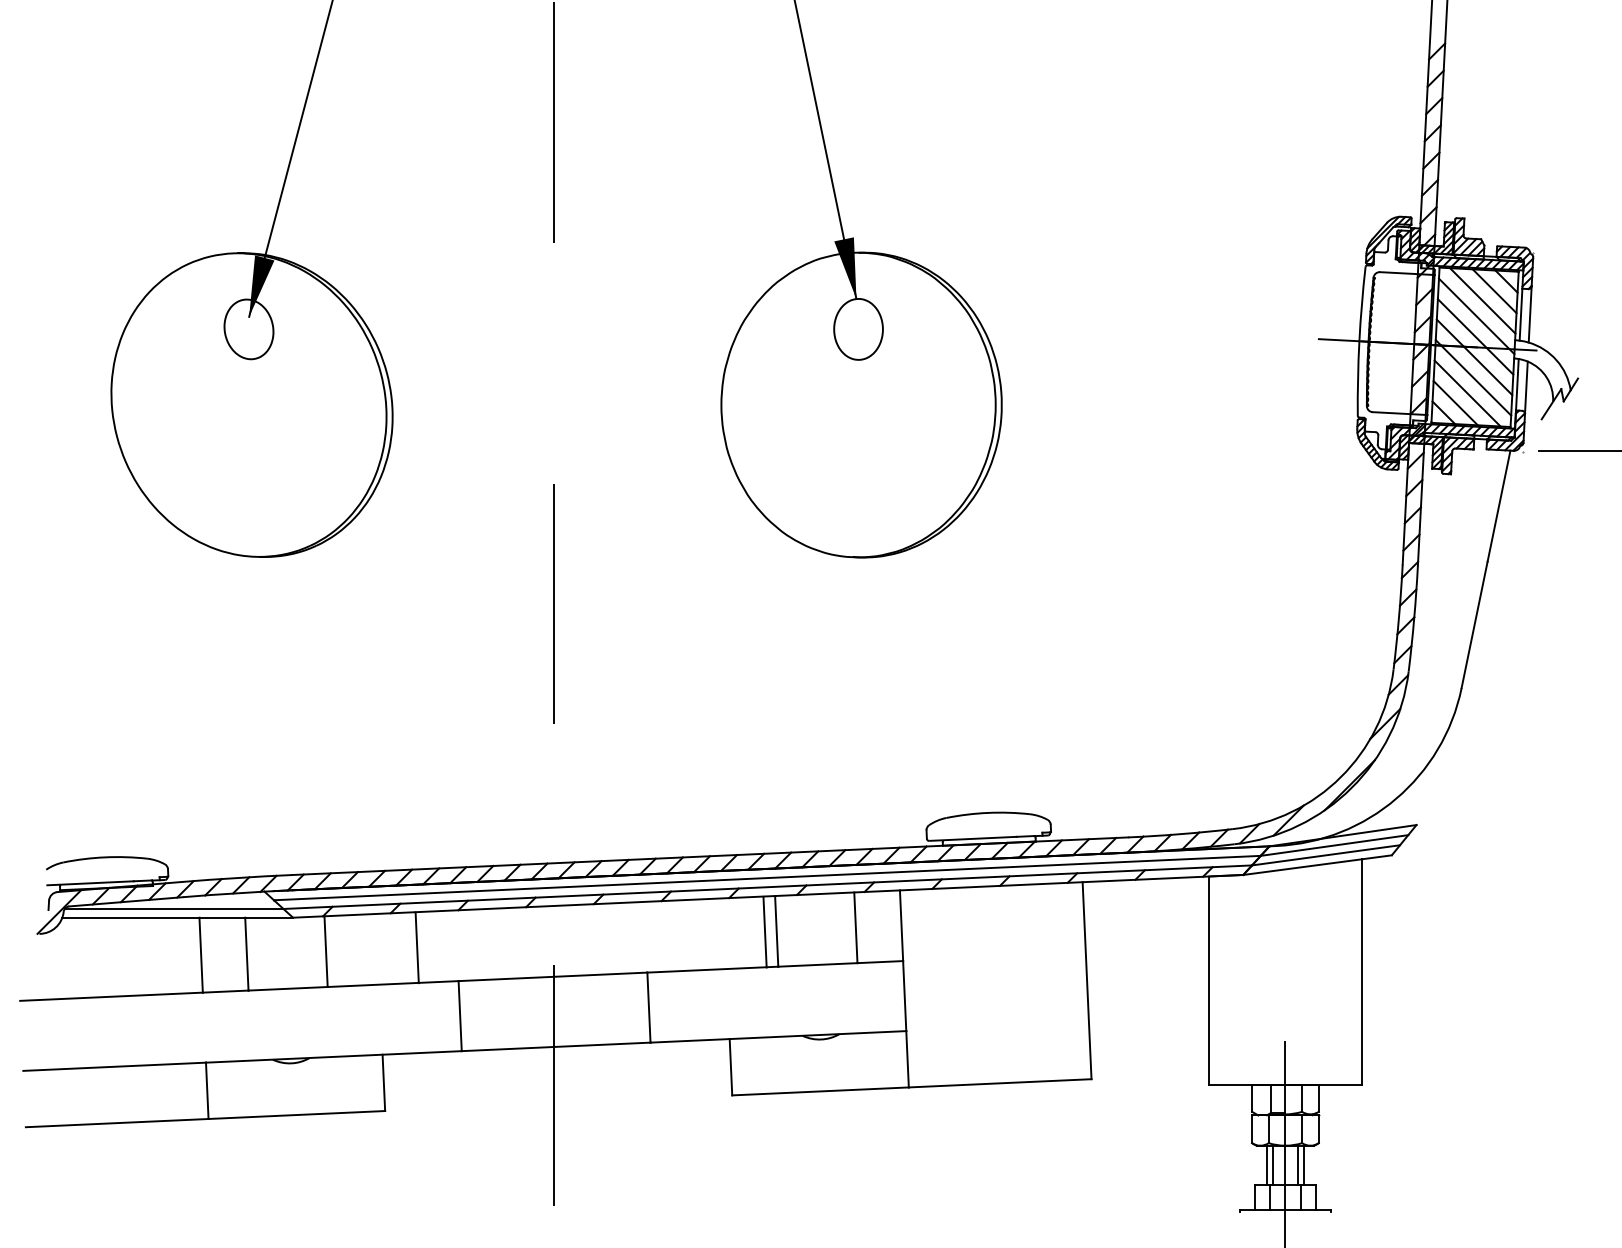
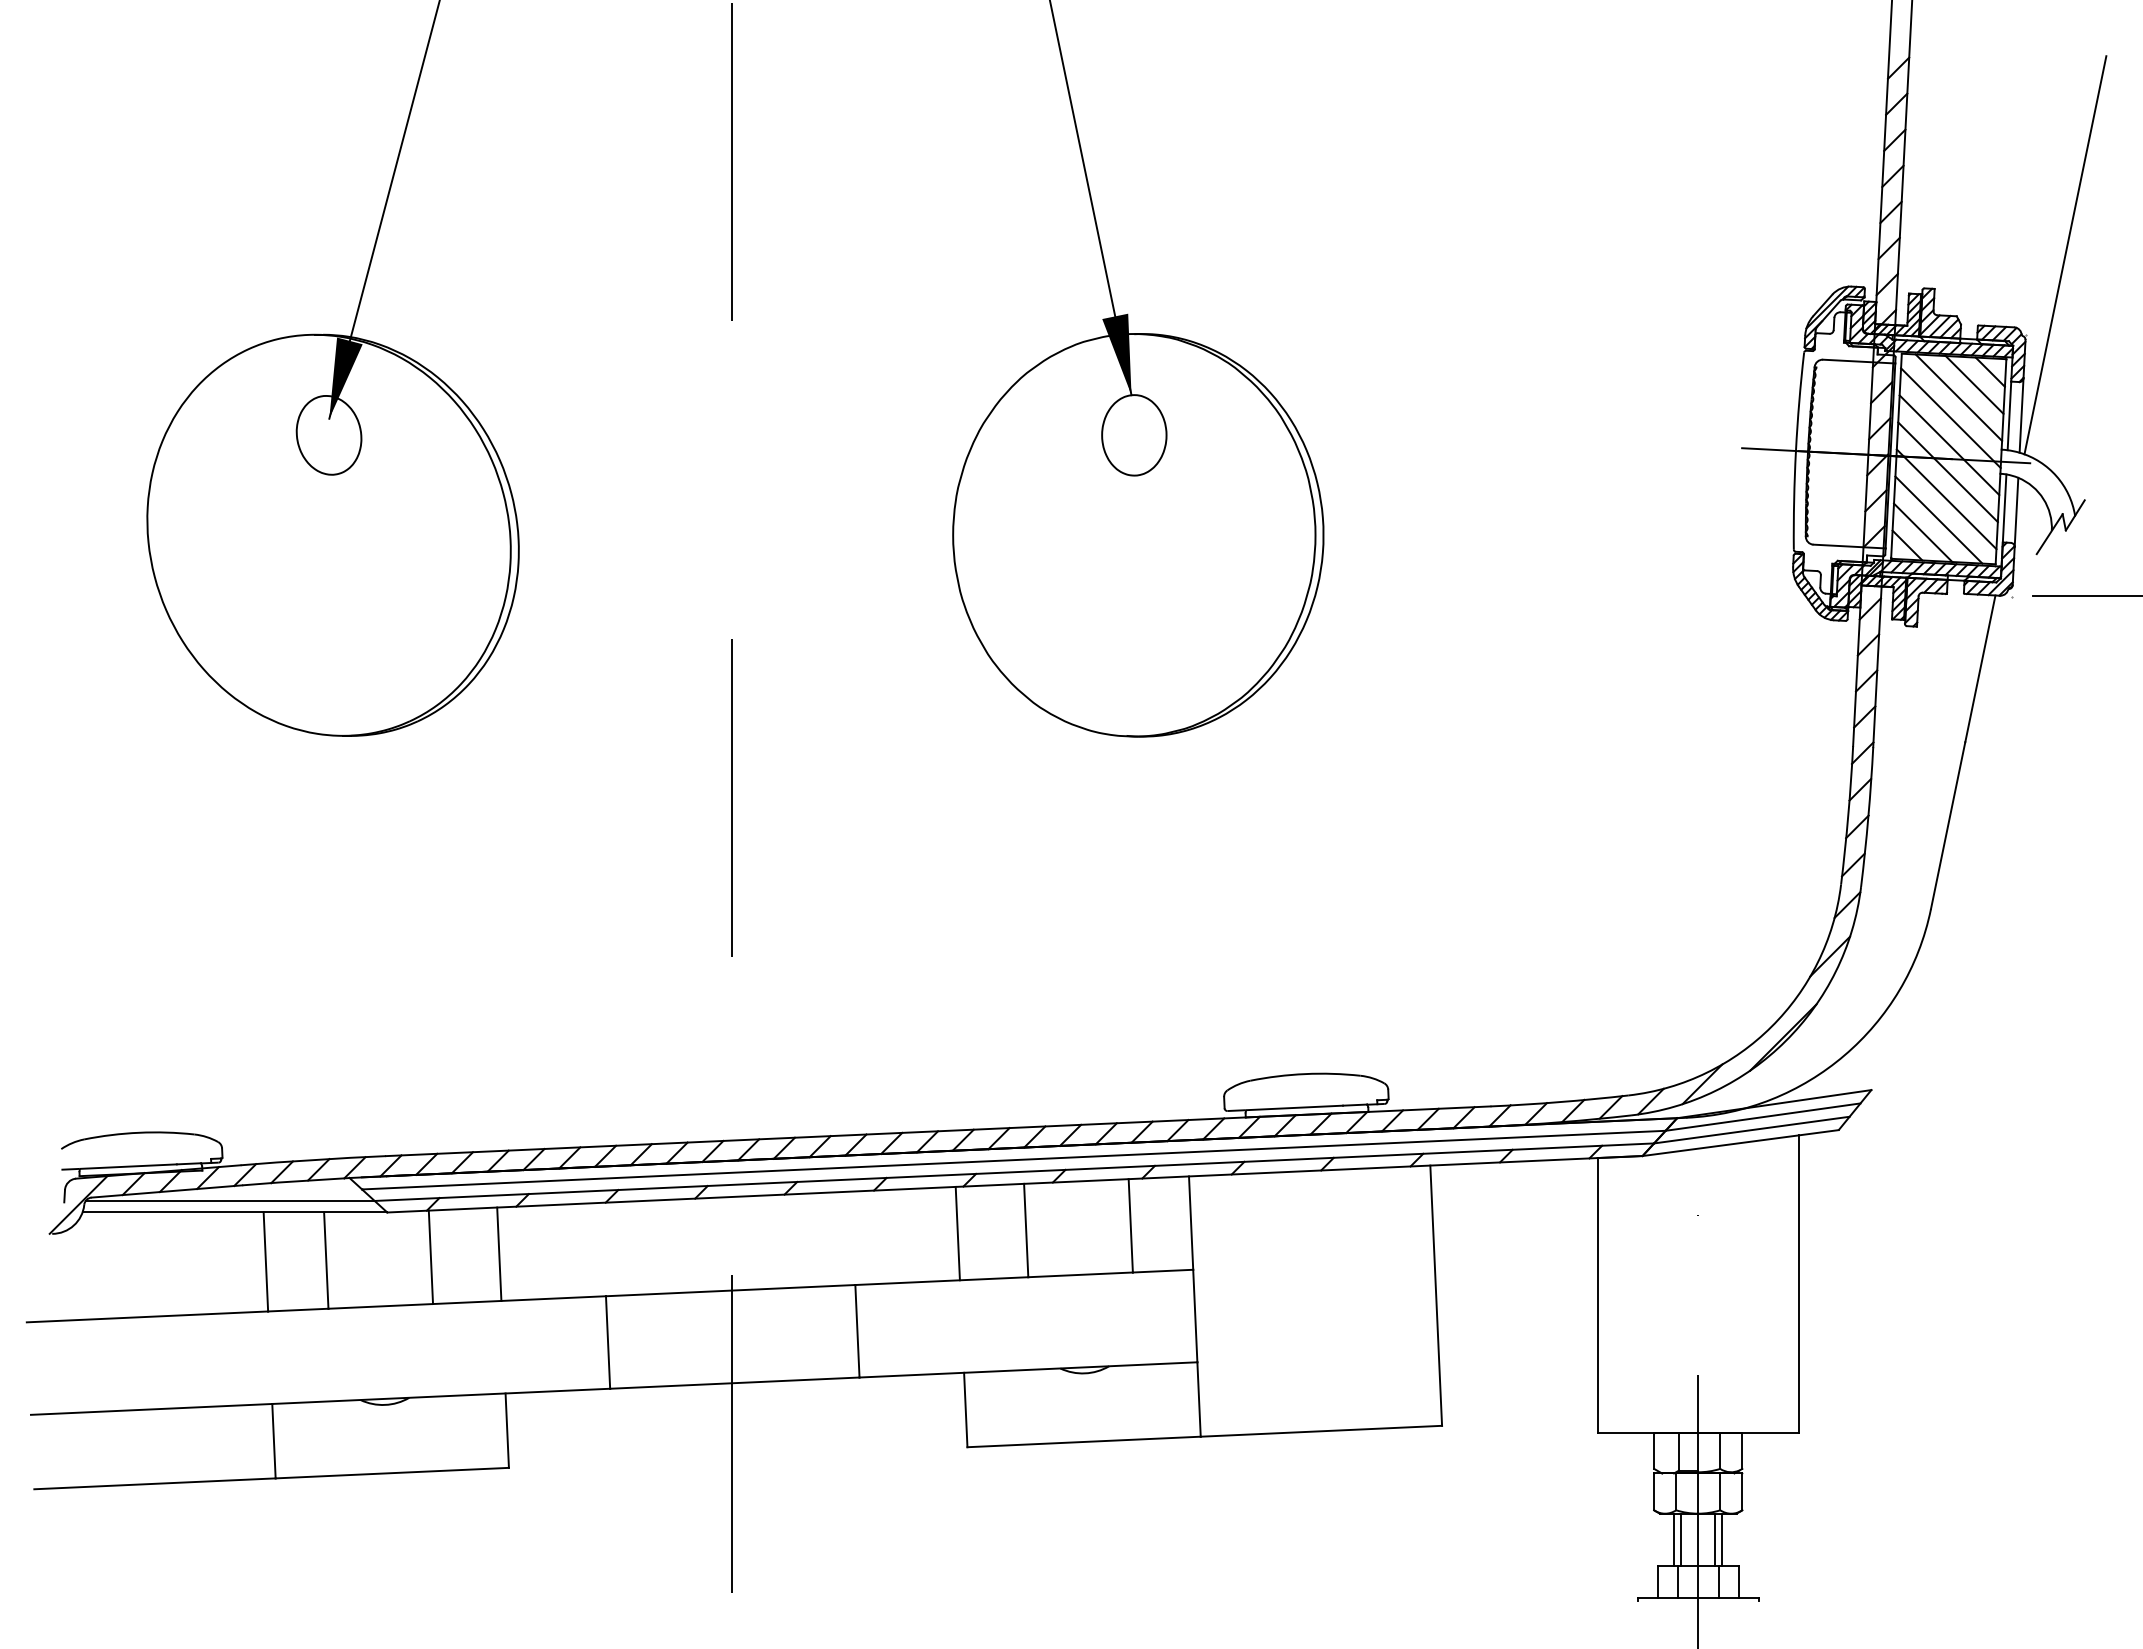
line: (1563, 193) -> (2065, 255), added
line: (764, 932) -> (957, 1233), moved
line: (417, 947) -> (499, 1253), moved

